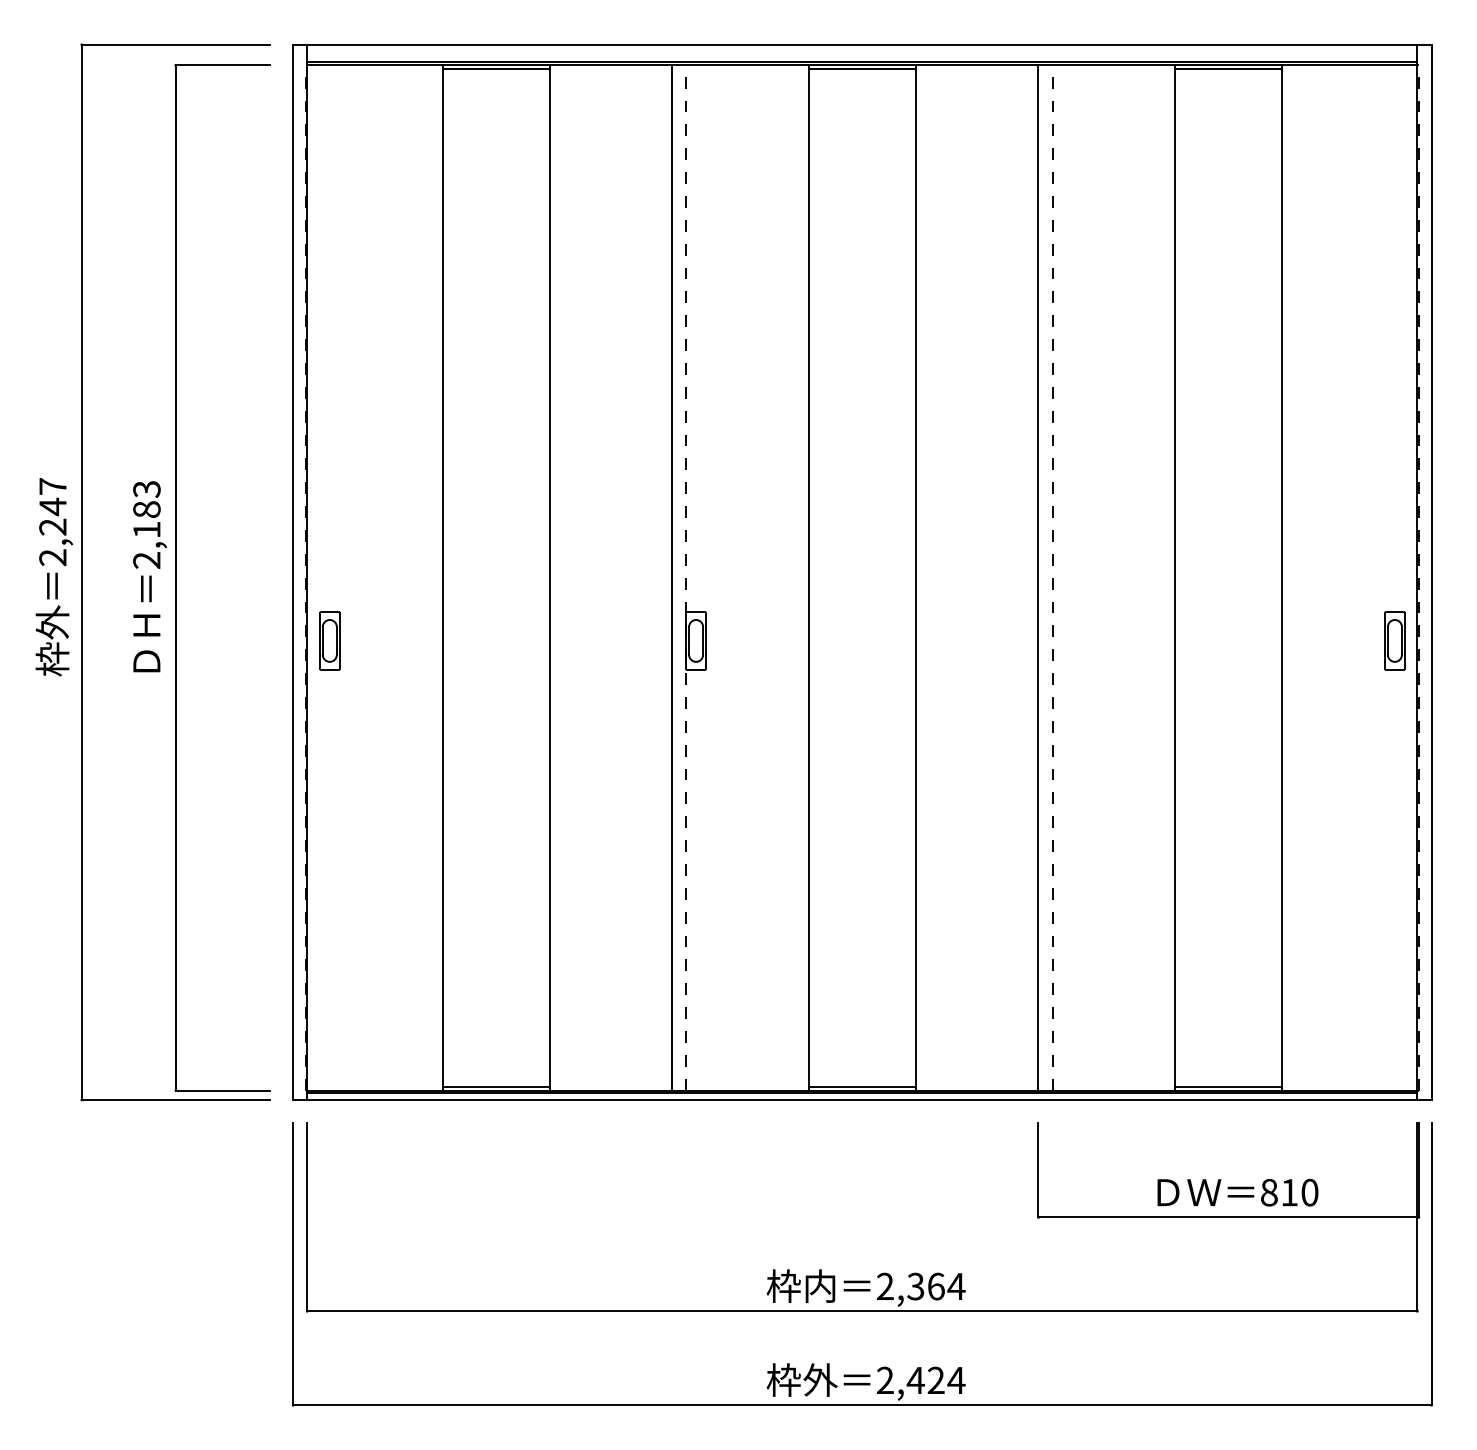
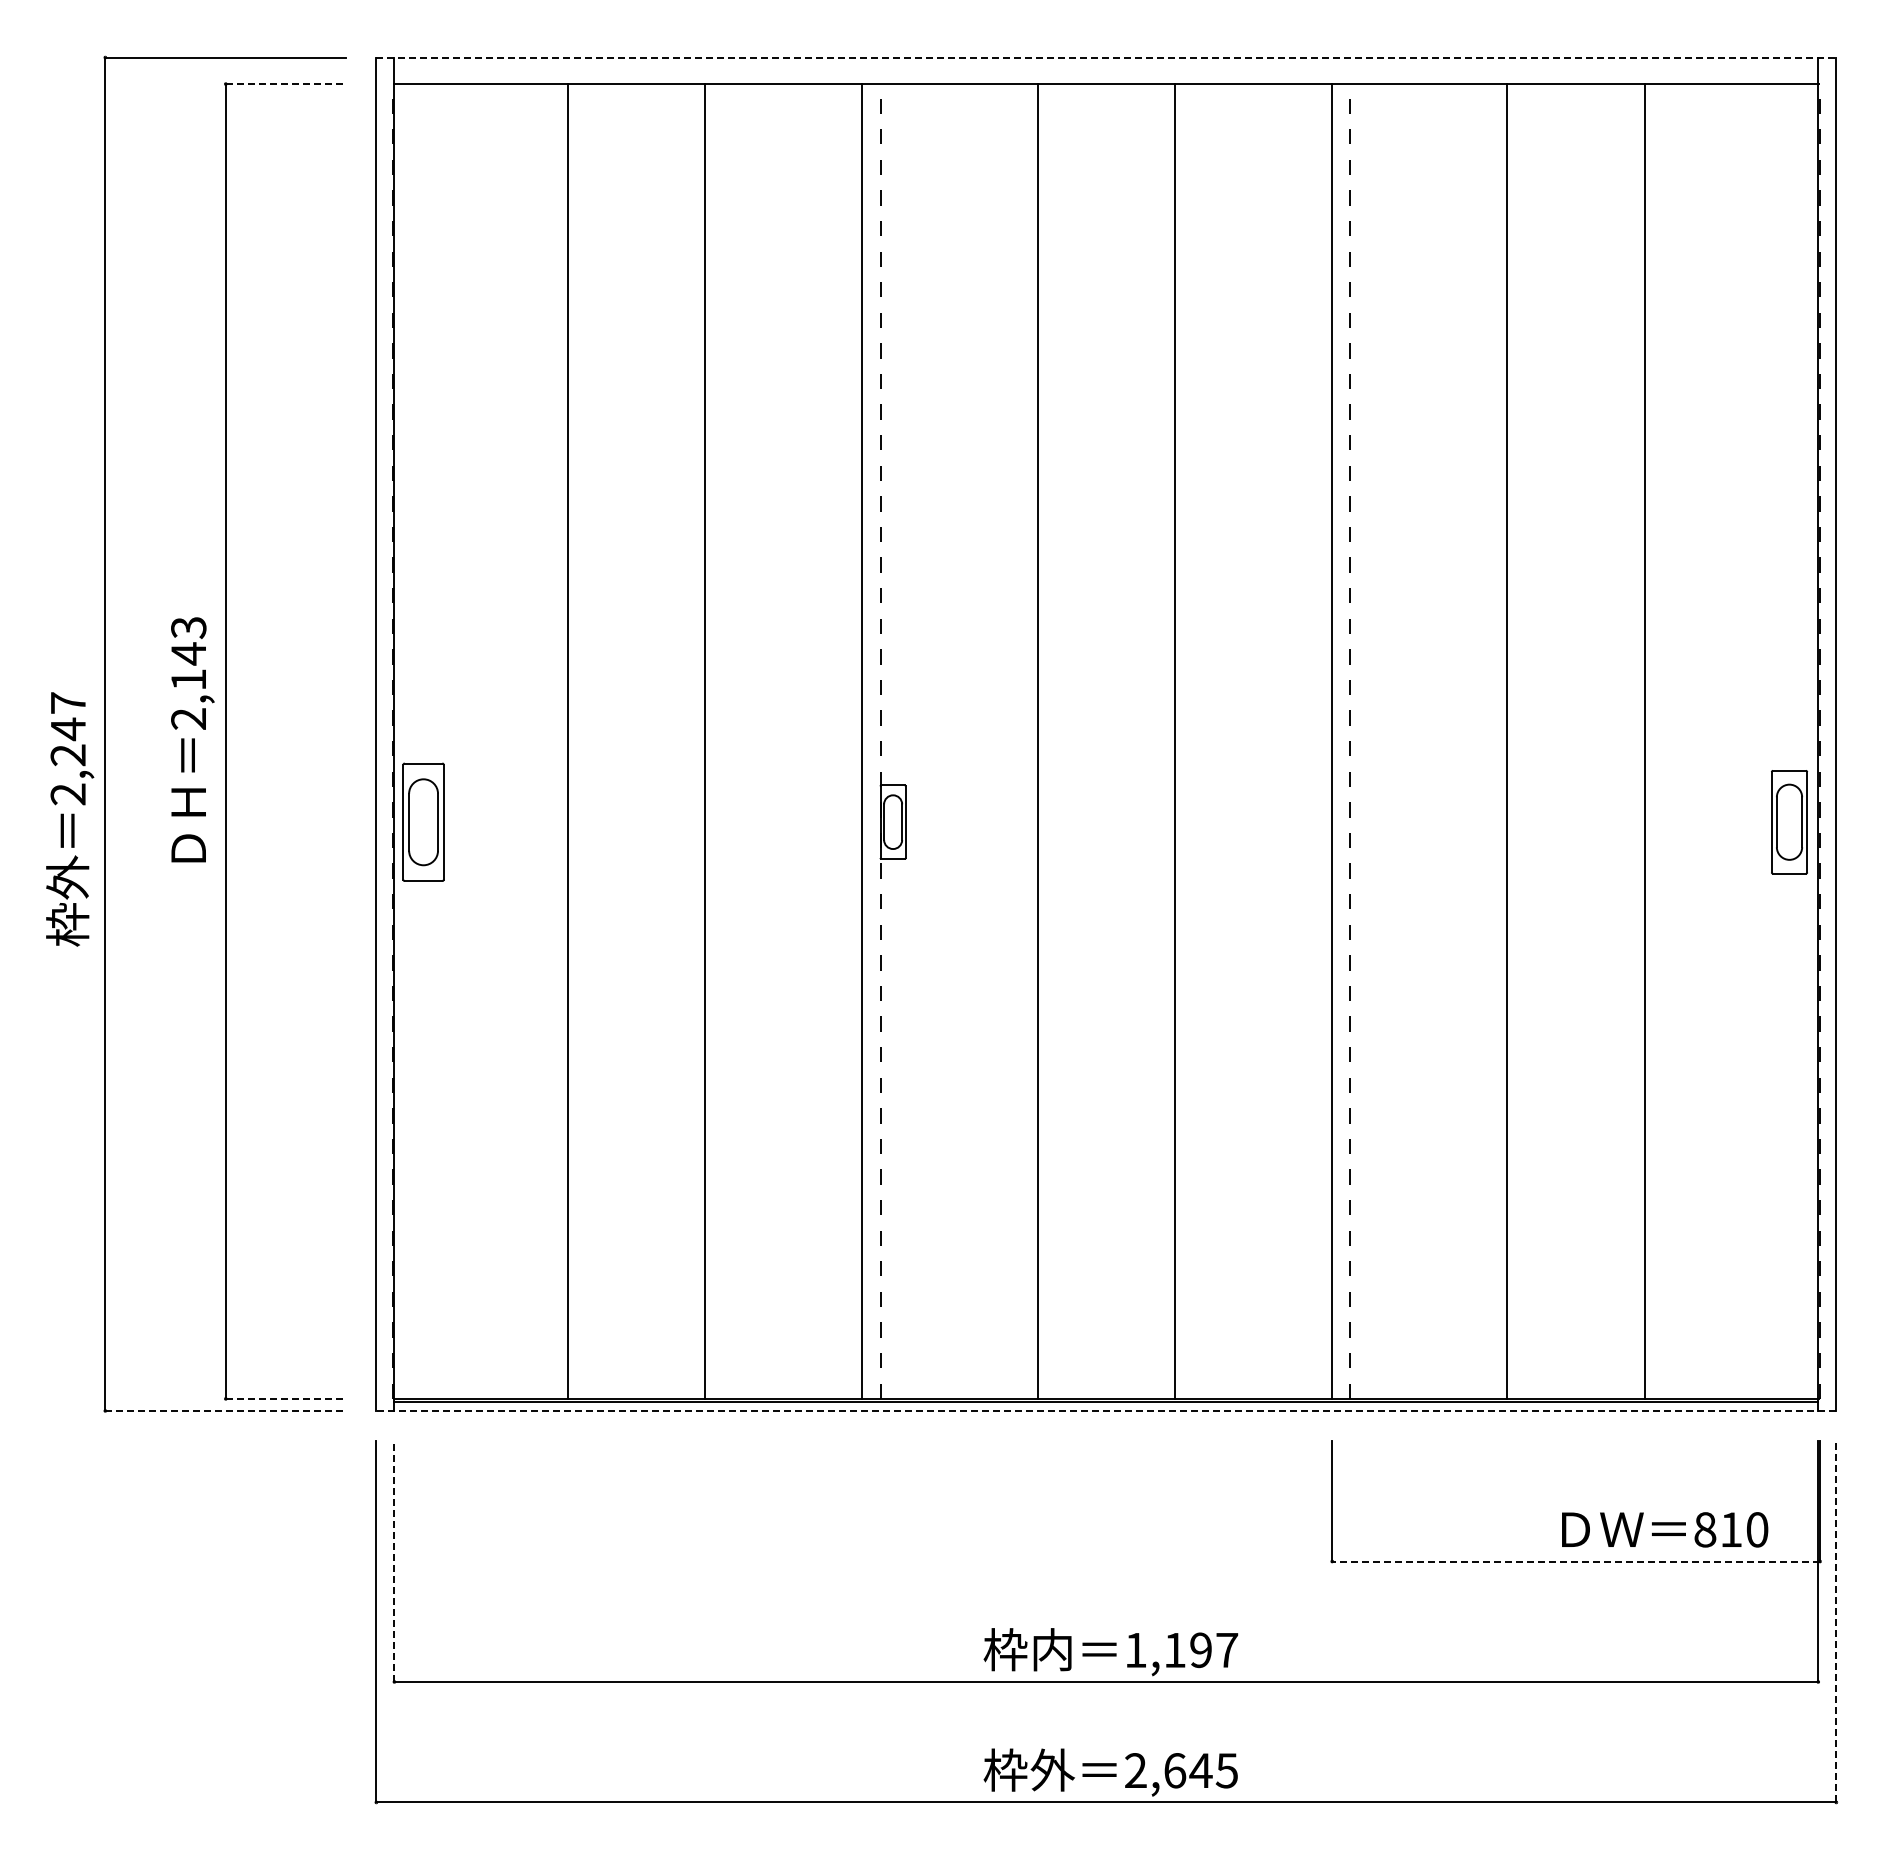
line: (862, 44) -> (1106, 57), solid -> dashed
line: (862, 61) -> (1106, 79), removed
line: (223, 65) -> (286, 84), solid -> dashed
line: (496, 68) -> (636, 88), removed
line: (862, 68) -> (1106, 88), removed
line: (1228, 68) -> (1575, 88), removed
text: (146, 509) -> (188, 653), 2,183 -> 2,143
text: (54, 577) -> (70, 819), moved
part: (329, 640) -> (422, 821), size x1.6
part: (1394, 640) -> (1788, 821), size x1.4
line: (496, 1087) -> (636, 1394), removed
line: (862, 1087) -> (1106, 1394), removed
line: (1228, 1087) -> (1575, 1394), removed
line: (223, 1090) -> (286, 1398), solid -> dashed
line: (176, 1099) -> (226, 1410), solid -> dashed
line: (862, 1099) -> (1106, 1410), solid -> dashed
text: (1238, 1192) -> (1665, 1529), moved
line: (307, 1217) -> (394, 1561), solid -> dashed
line: (1228, 1217) -> (1576, 1561), solid -> dashed
line: (1431, 1264) -> (1836, 1621), solid -> dashed
text: (920, 1286) -> (1181, 1650), 2,364 -> 1,197
text: (935, 1380) -> (1200, 1770), 2,424 -> 2,645

